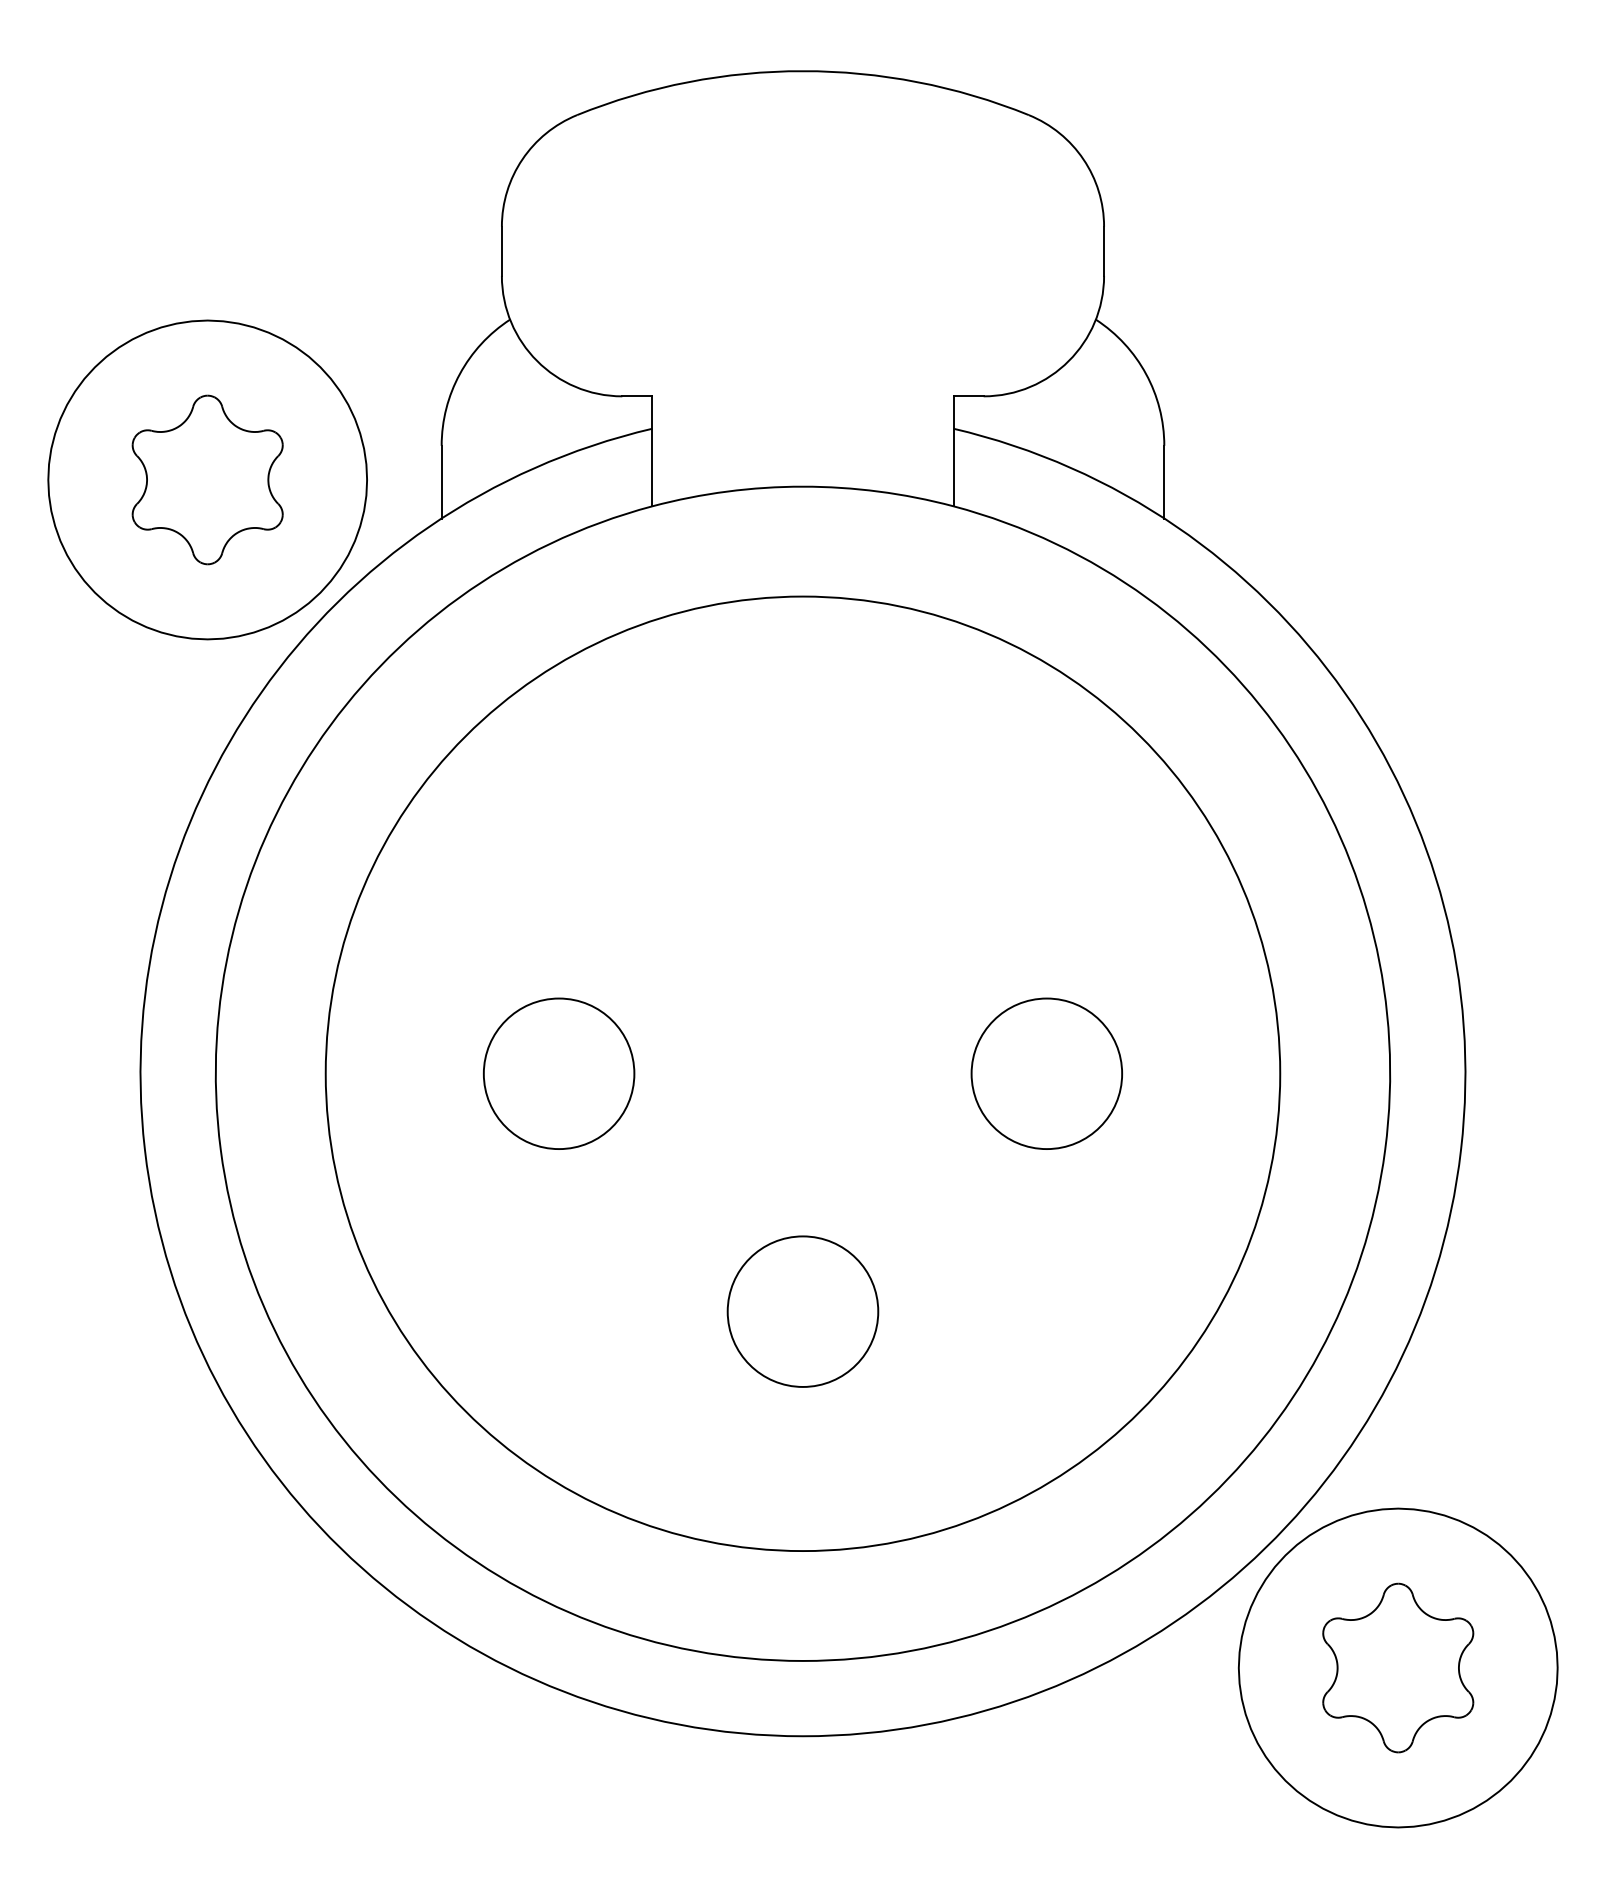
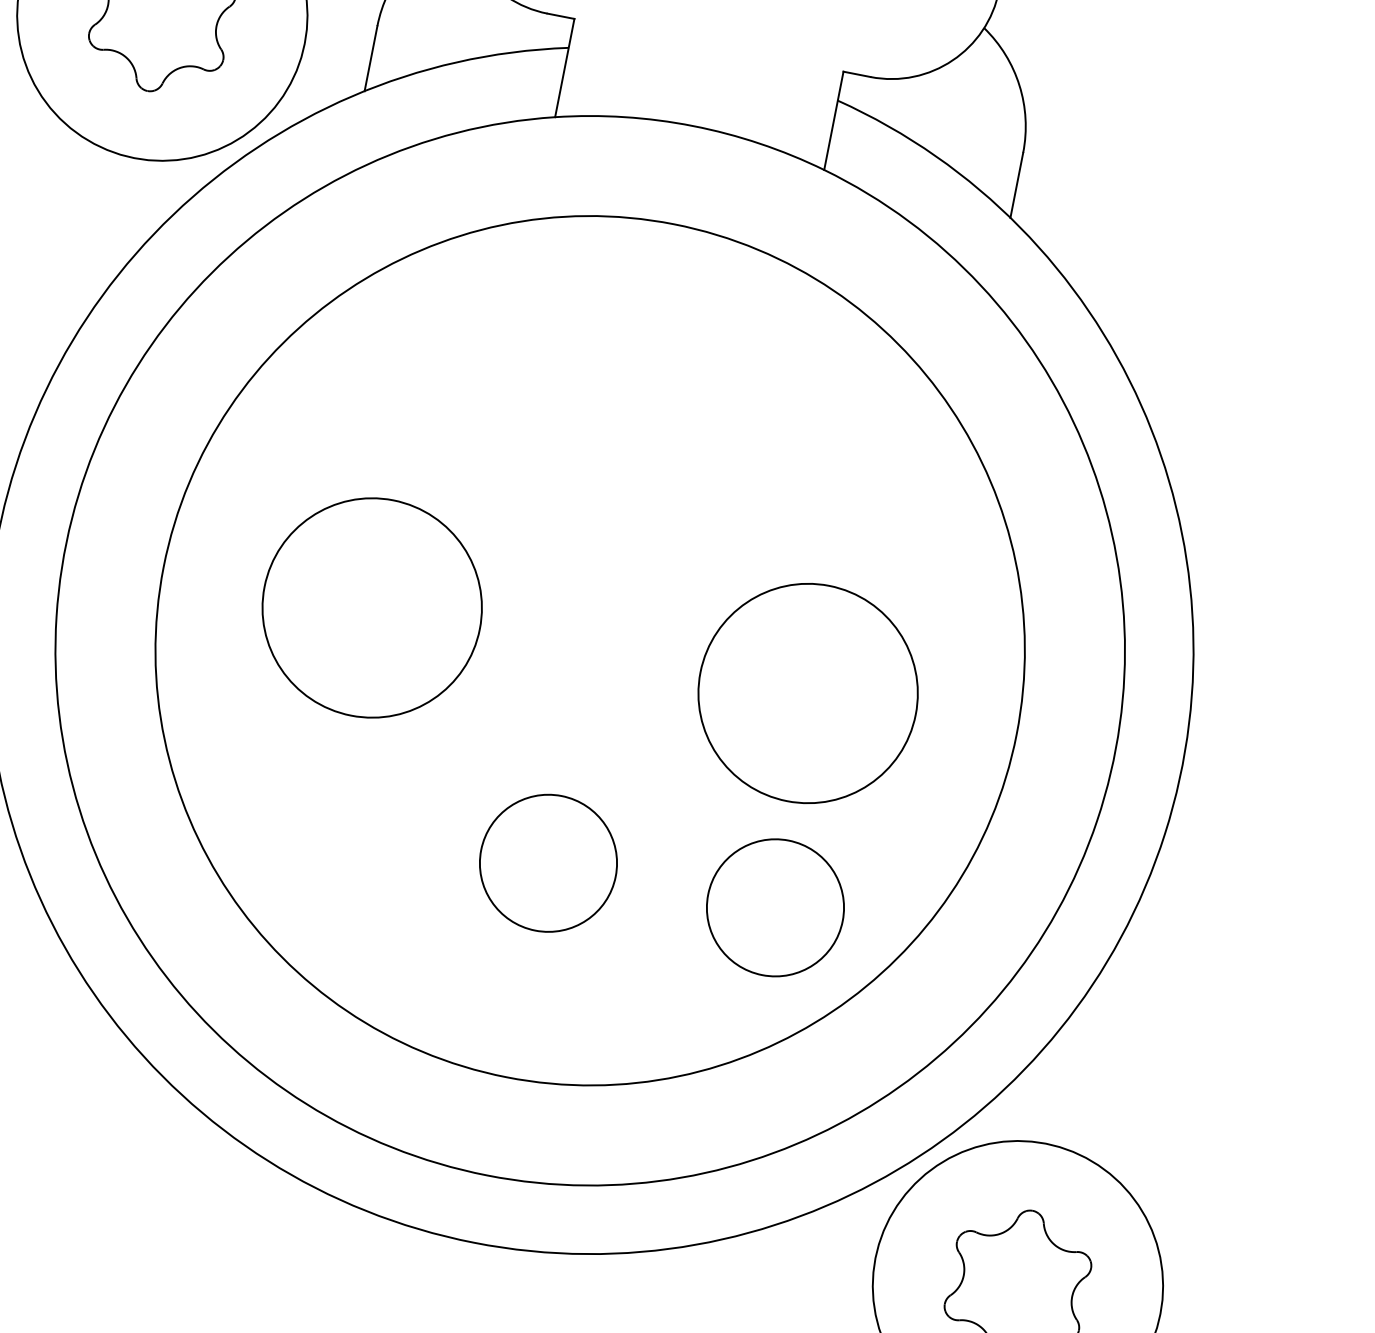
circle: (558, 1073) -> (371, 607), size x1.6
circle: (1046, 1073) -> (807, 693), size x1.6
circle: (1056, 1311) -> (775, 907), added

